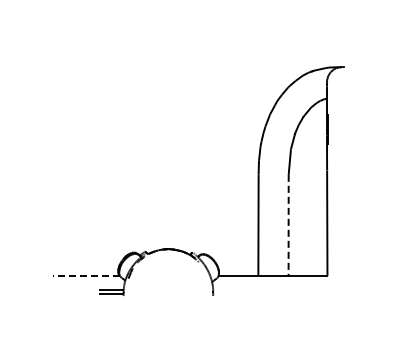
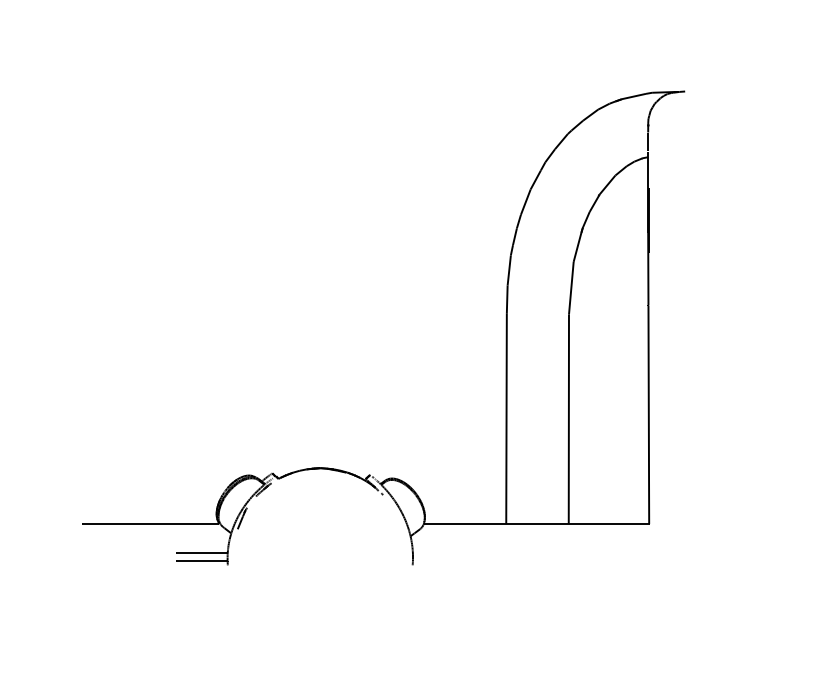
line: (288, 225) -> (568, 419), dashed -> solid
line: (86, 275) -> (150, 522), dashed -> solid

